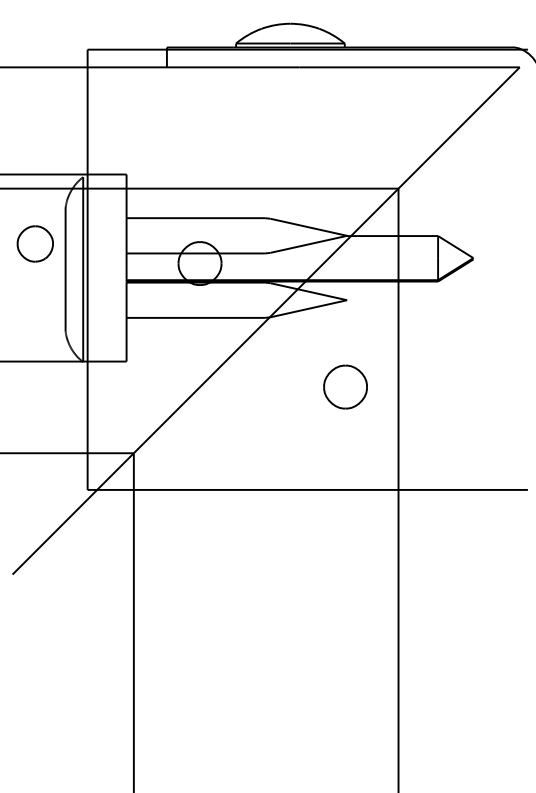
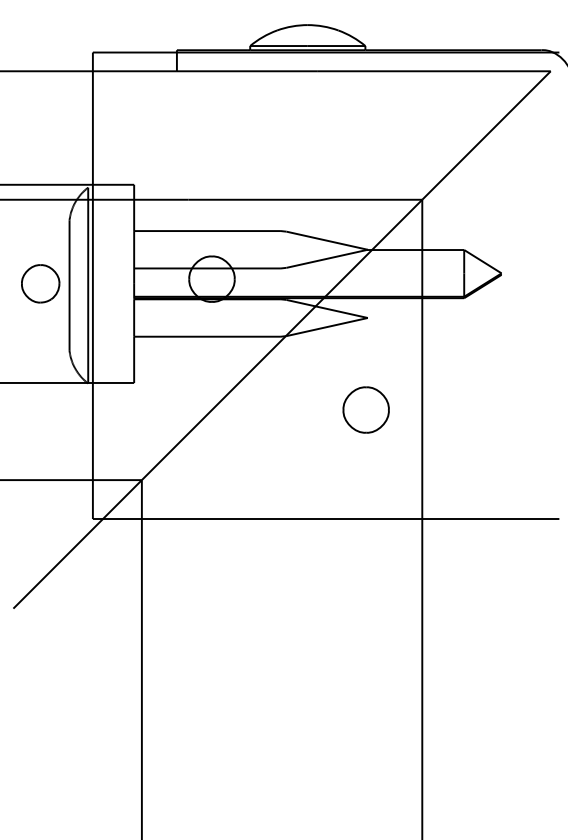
part: (34, 243) -> (39, 283), moved

